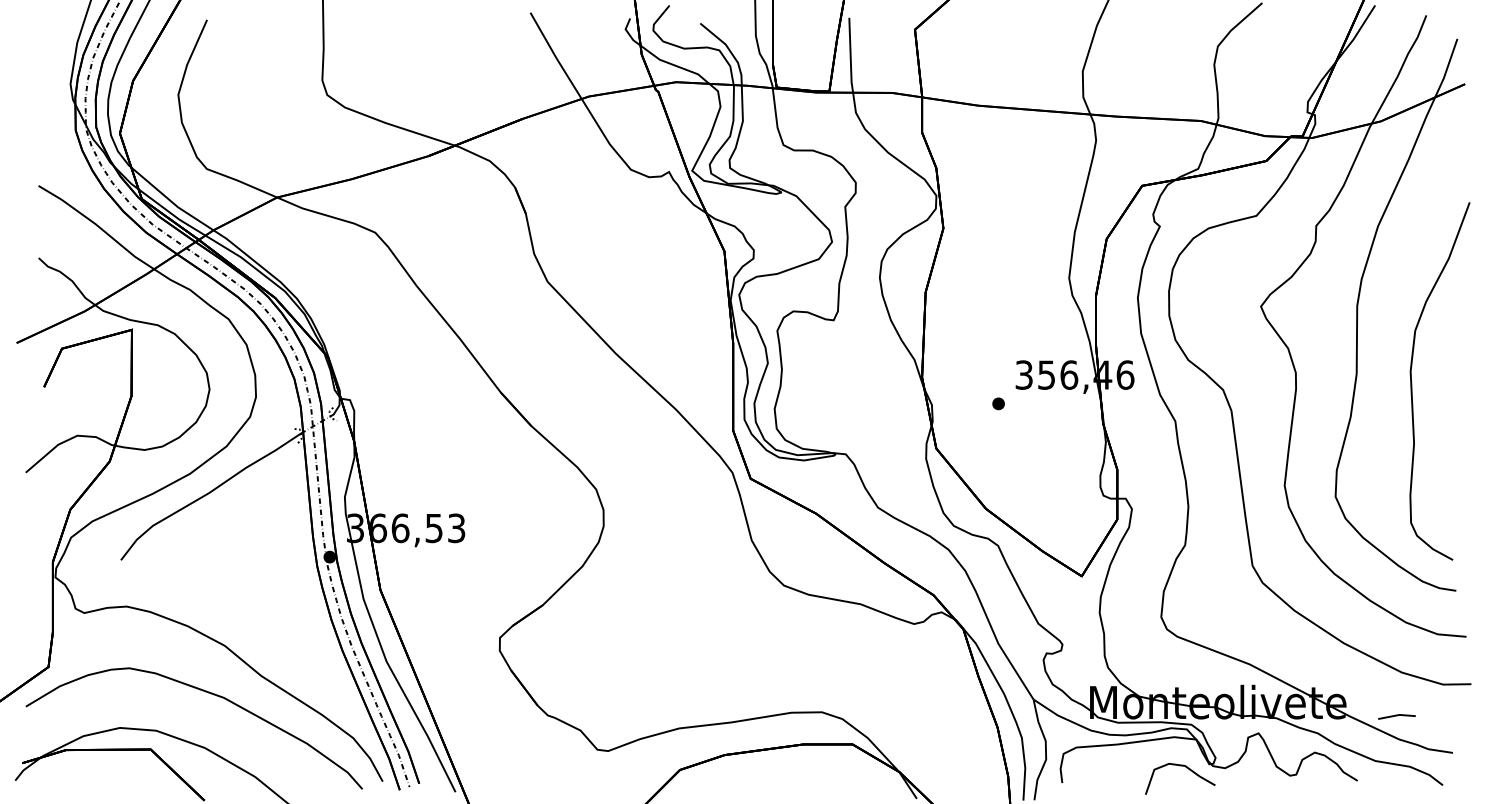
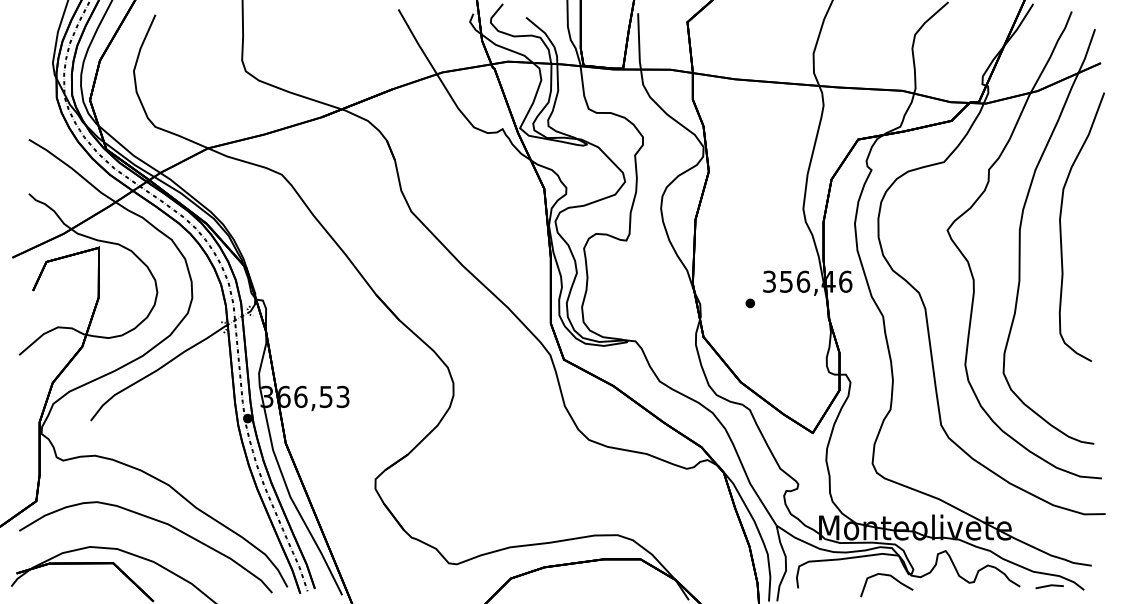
curve: (1412, 382) -> (1061, 227), moved
line: (1396, 716) -> (1049, 586), moved

